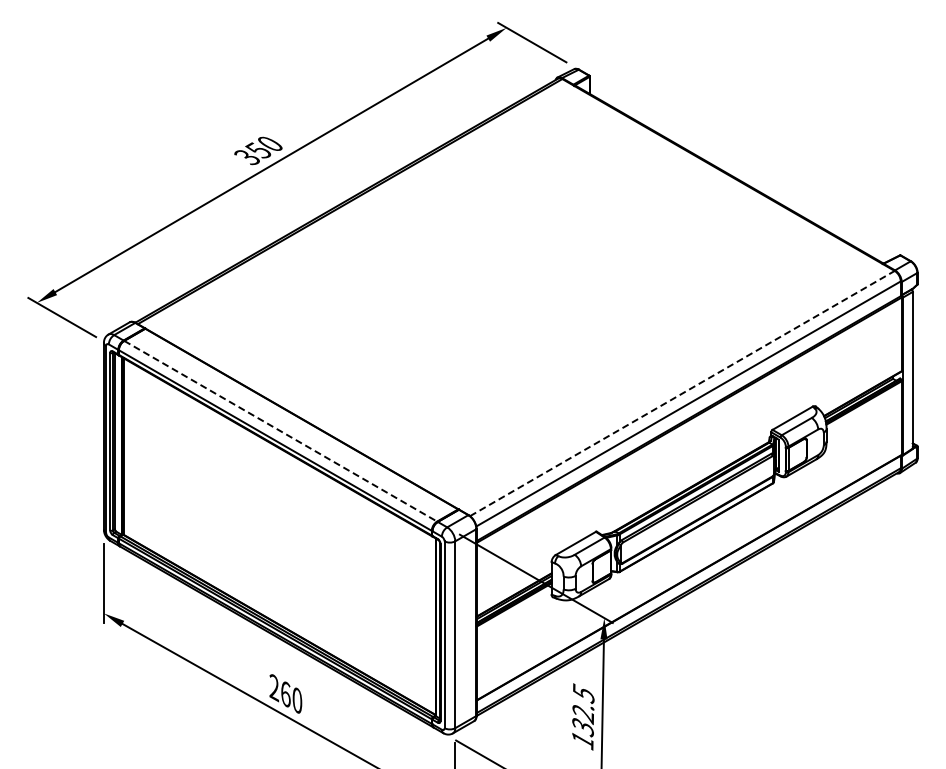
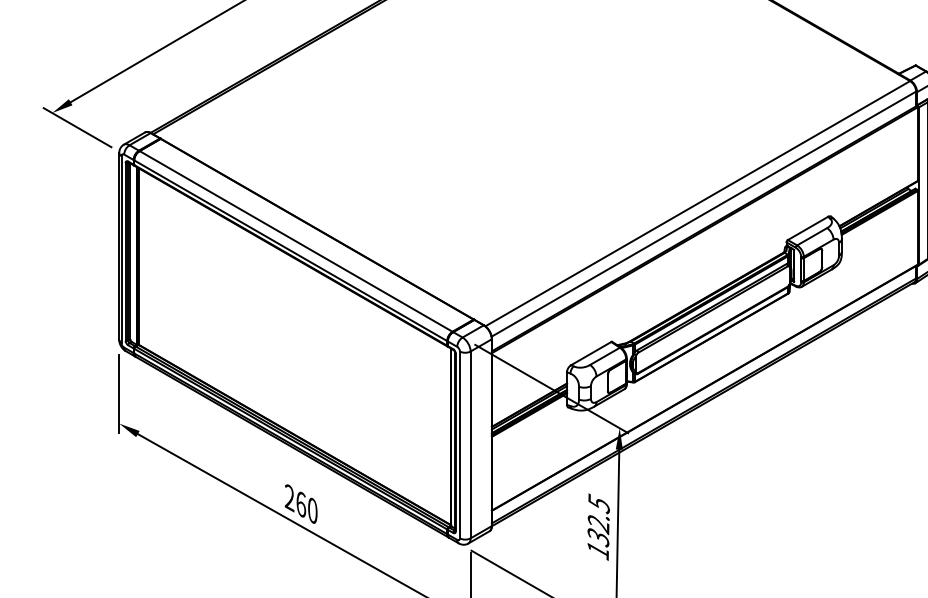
line: (682, 393) -> (697, 203), dashed -> solid
line: (280, 431) -> (295, 241), dashed -> solid

